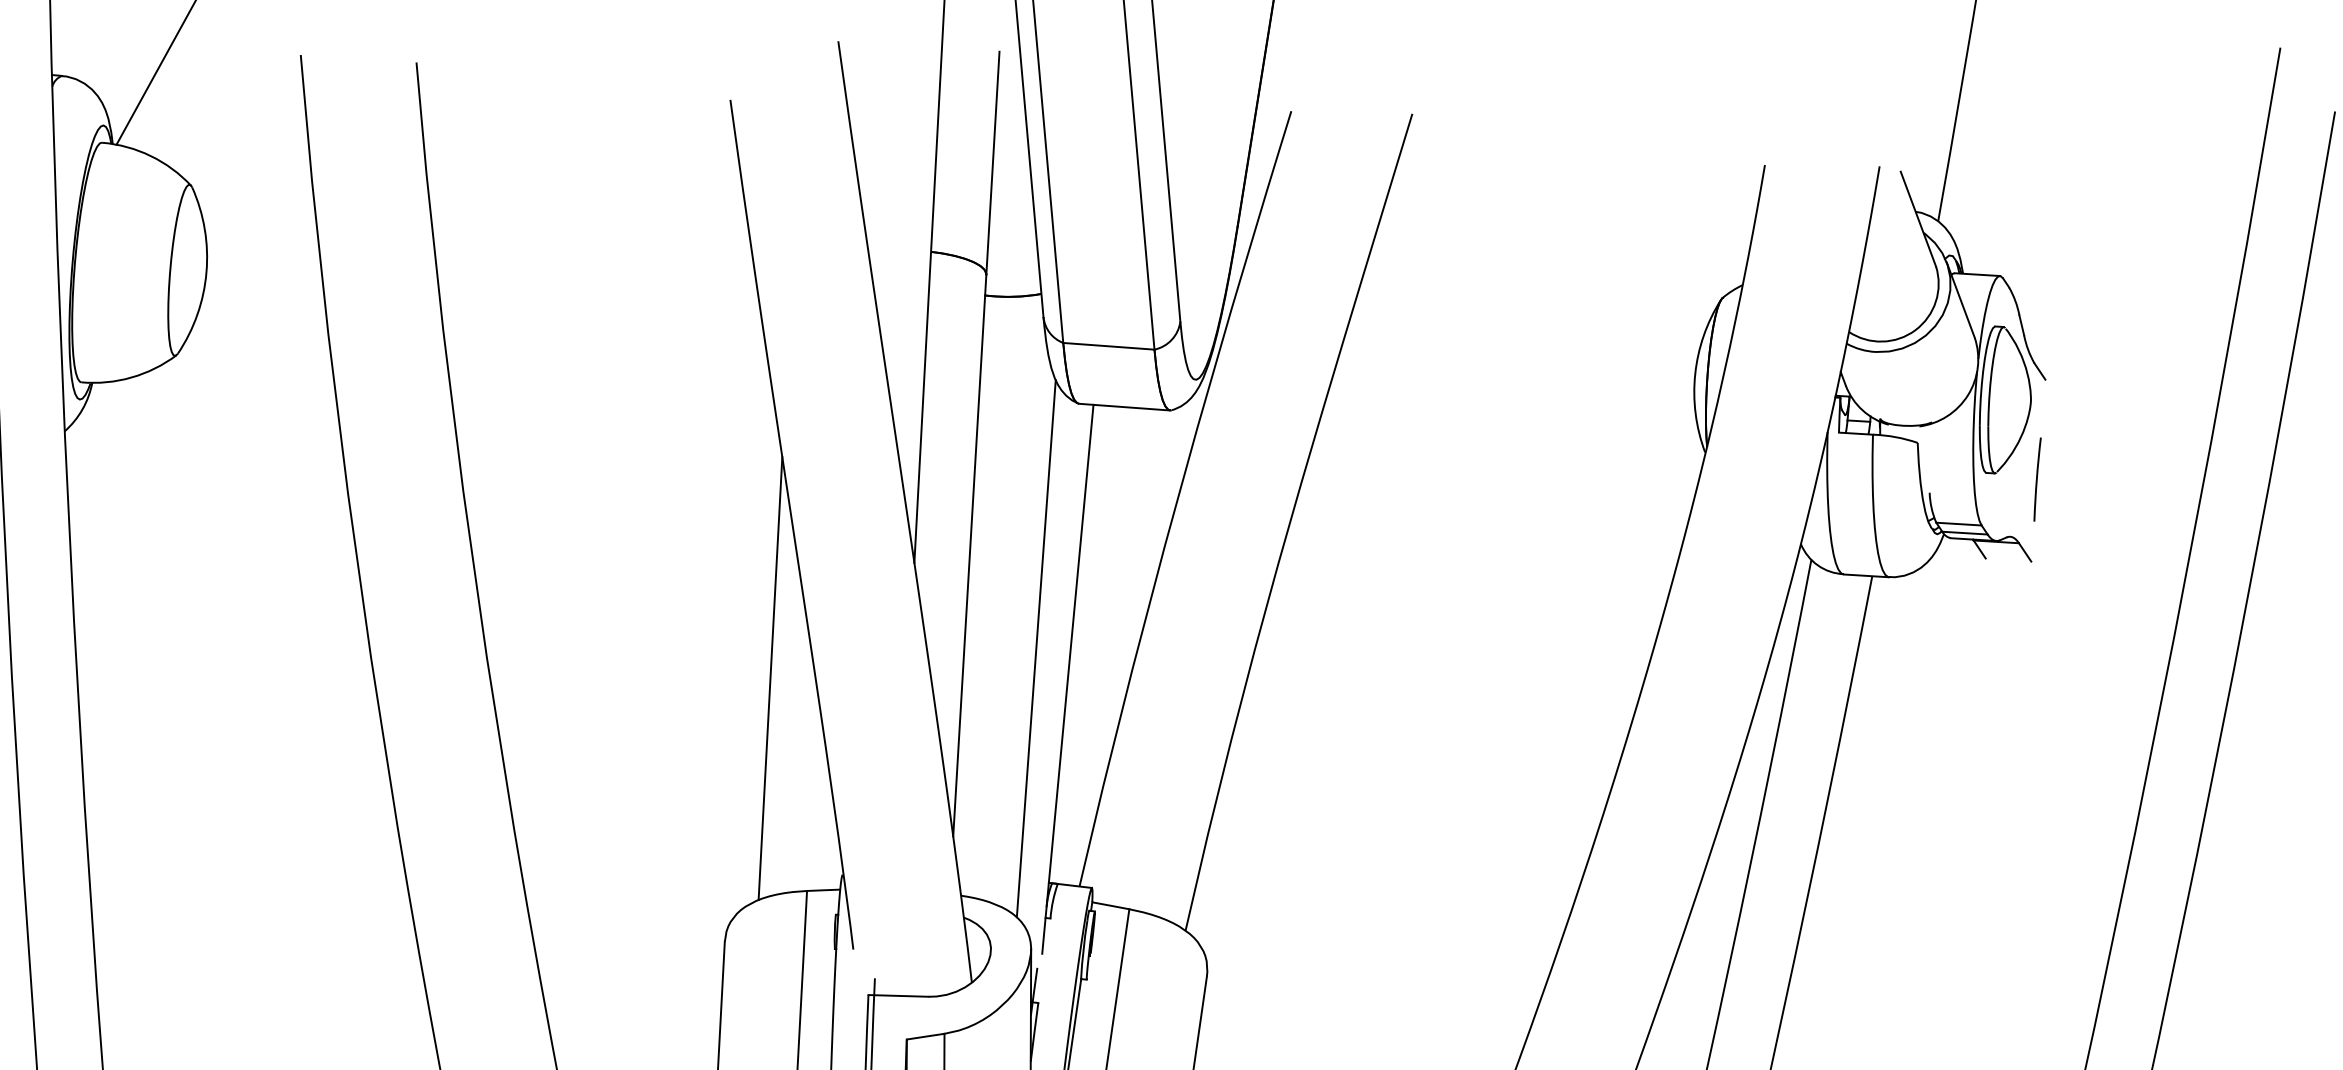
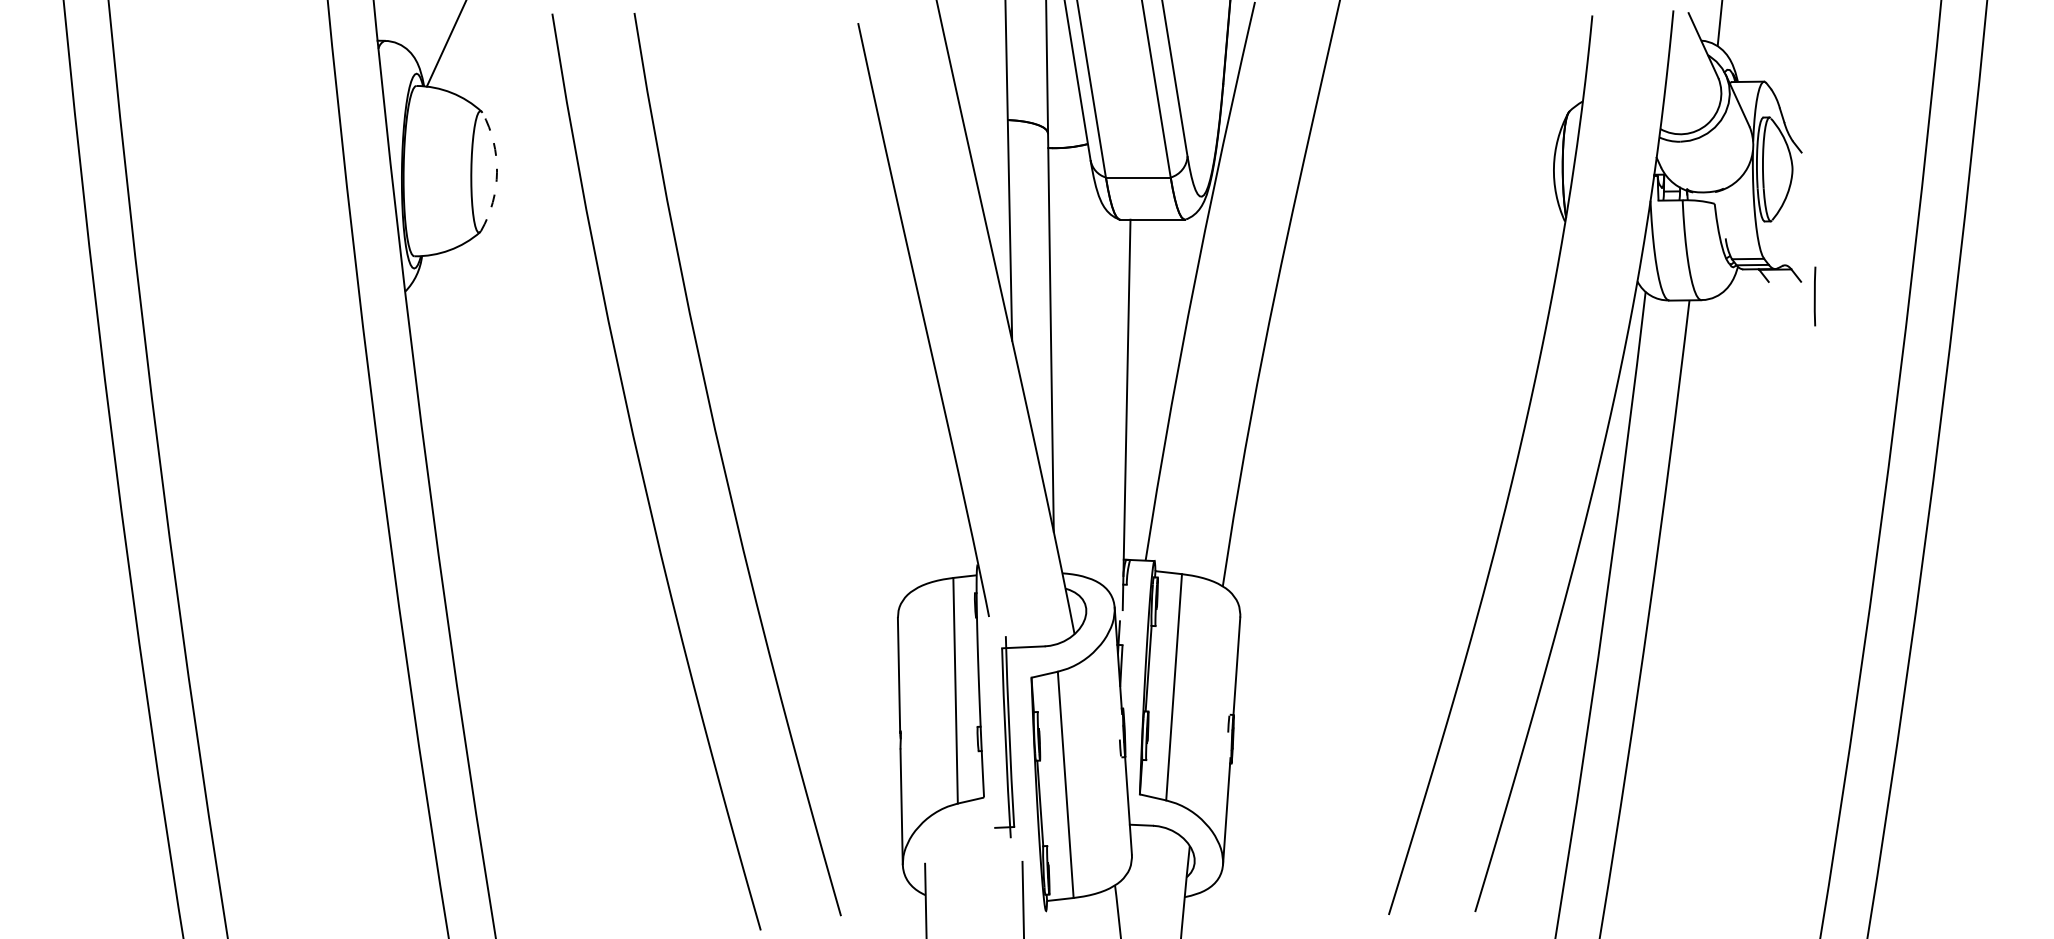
arc: (207, 272) -> (497, 172), solid -> dashed
arc: (2036, 479) -> (1814, 296), moved
line: (1036, 648) -> (1102, 394), removed
line: (770, 678) -> (916, 429), removed

